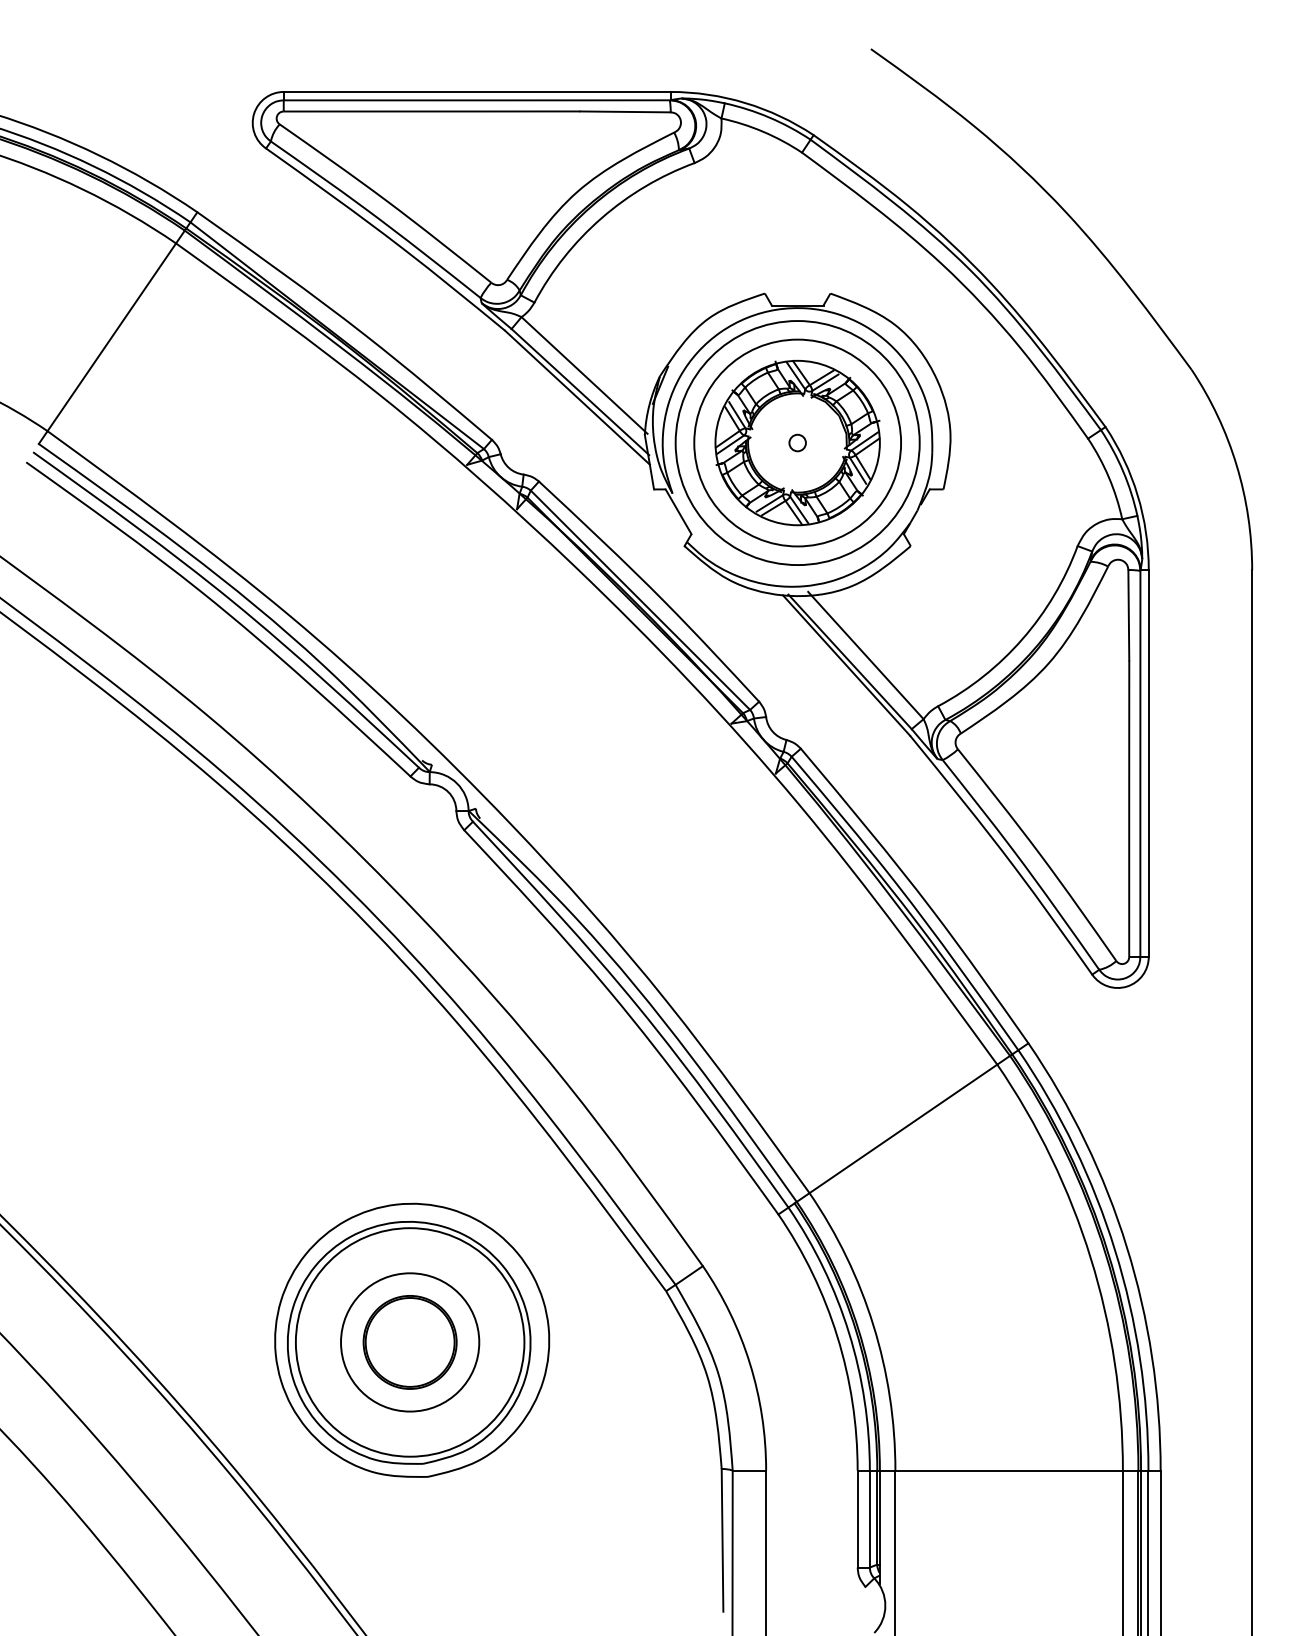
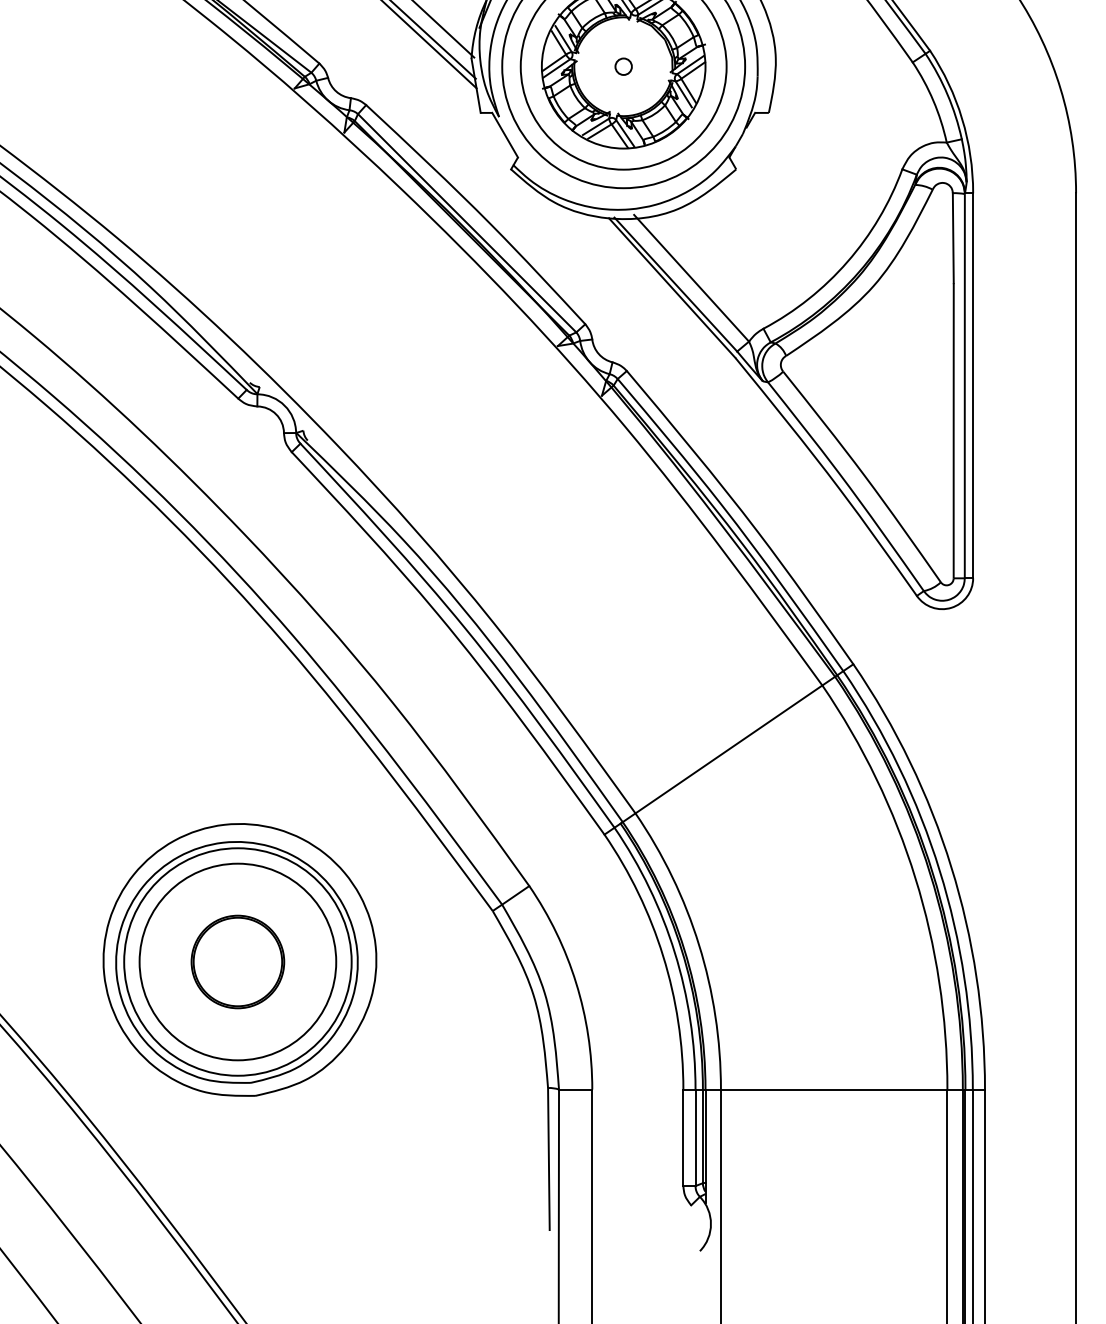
circle: (409, 1342) -> (237, 962), size x1.43

